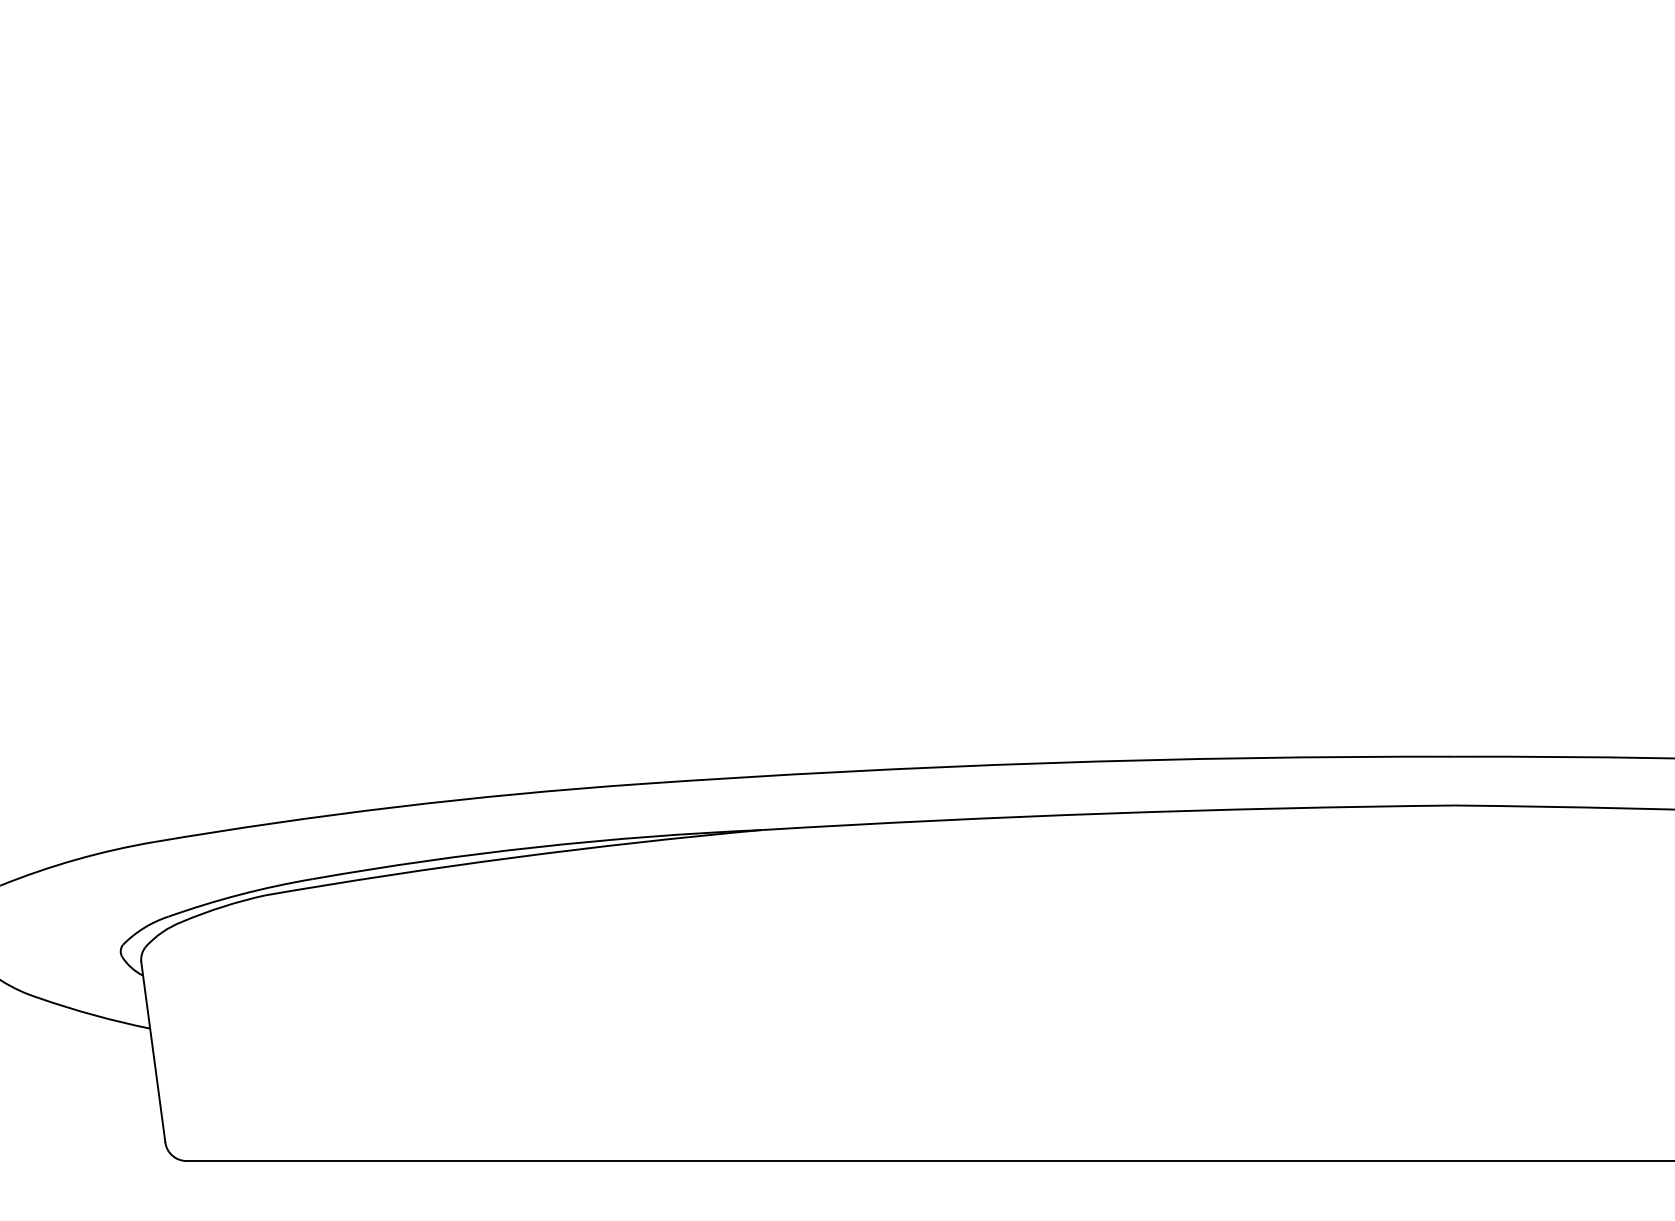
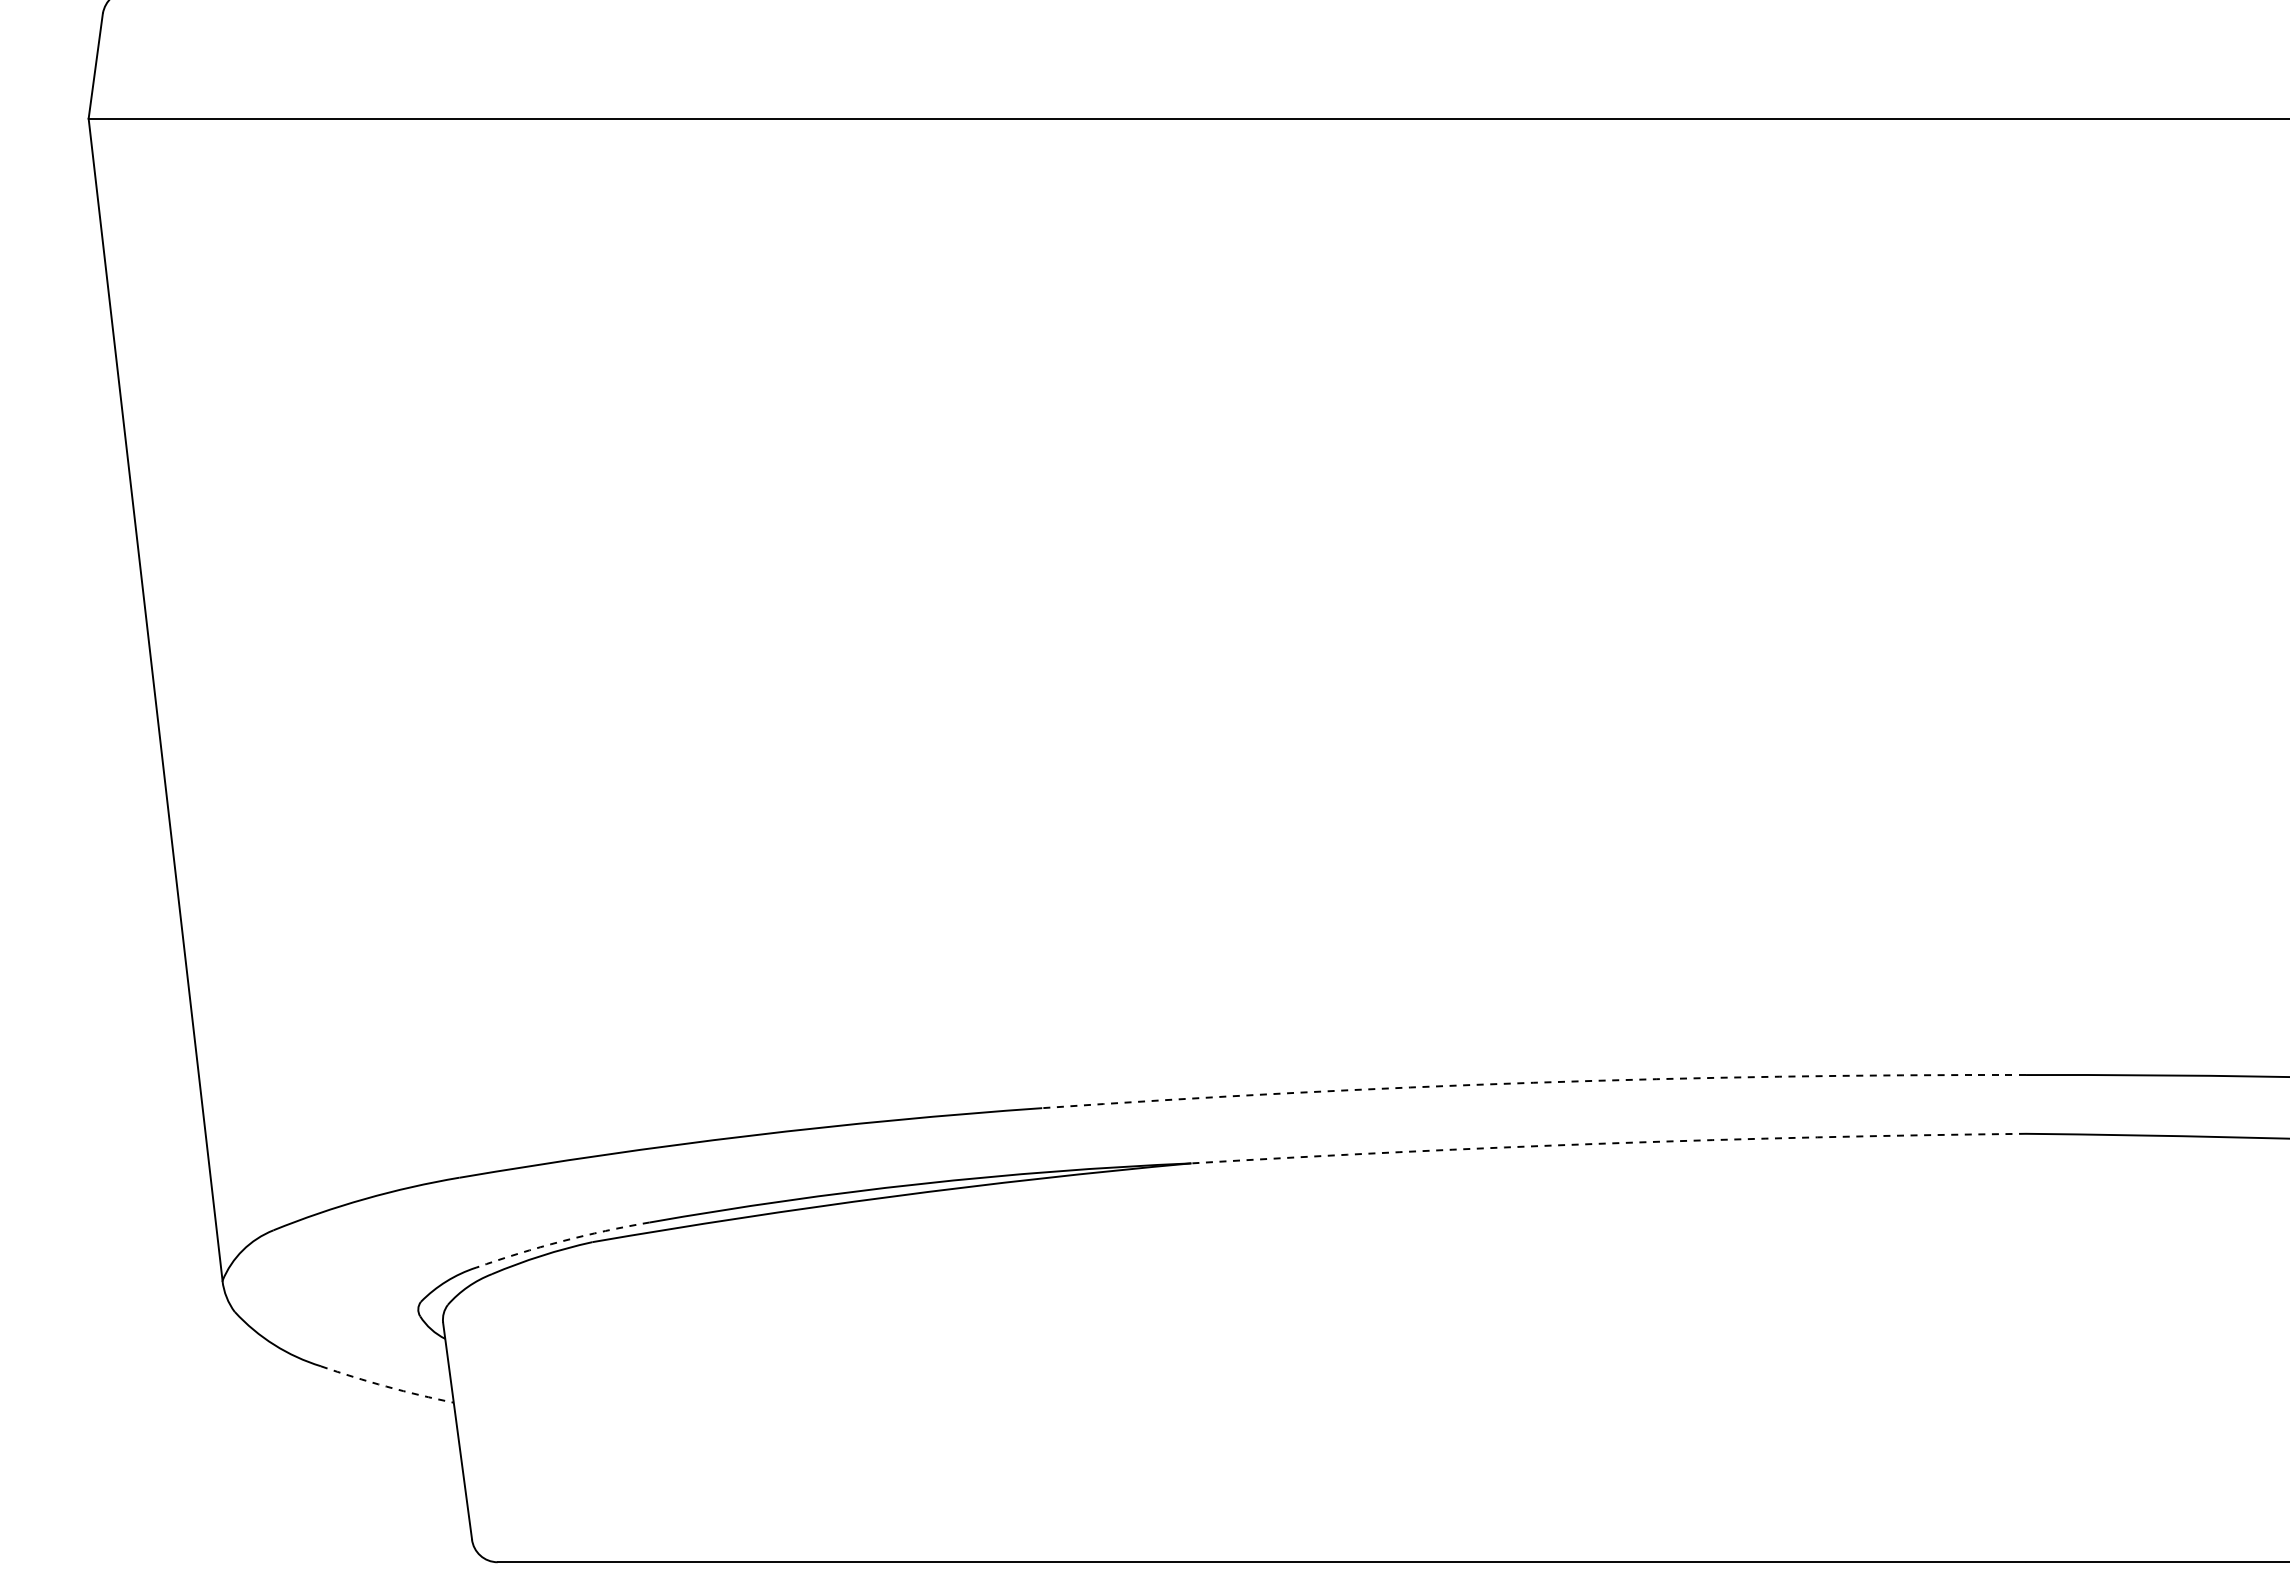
arc: (1046, 762) -> (1533, 1082), solid -> dashed
arc: (1108, 813) -> (1608, 1143), solid -> dashed
arc: (239, 894) -> (561, 1241), solid -> dashed
arc: (94, 1015) -> (386, 1386), solid -> dashed

